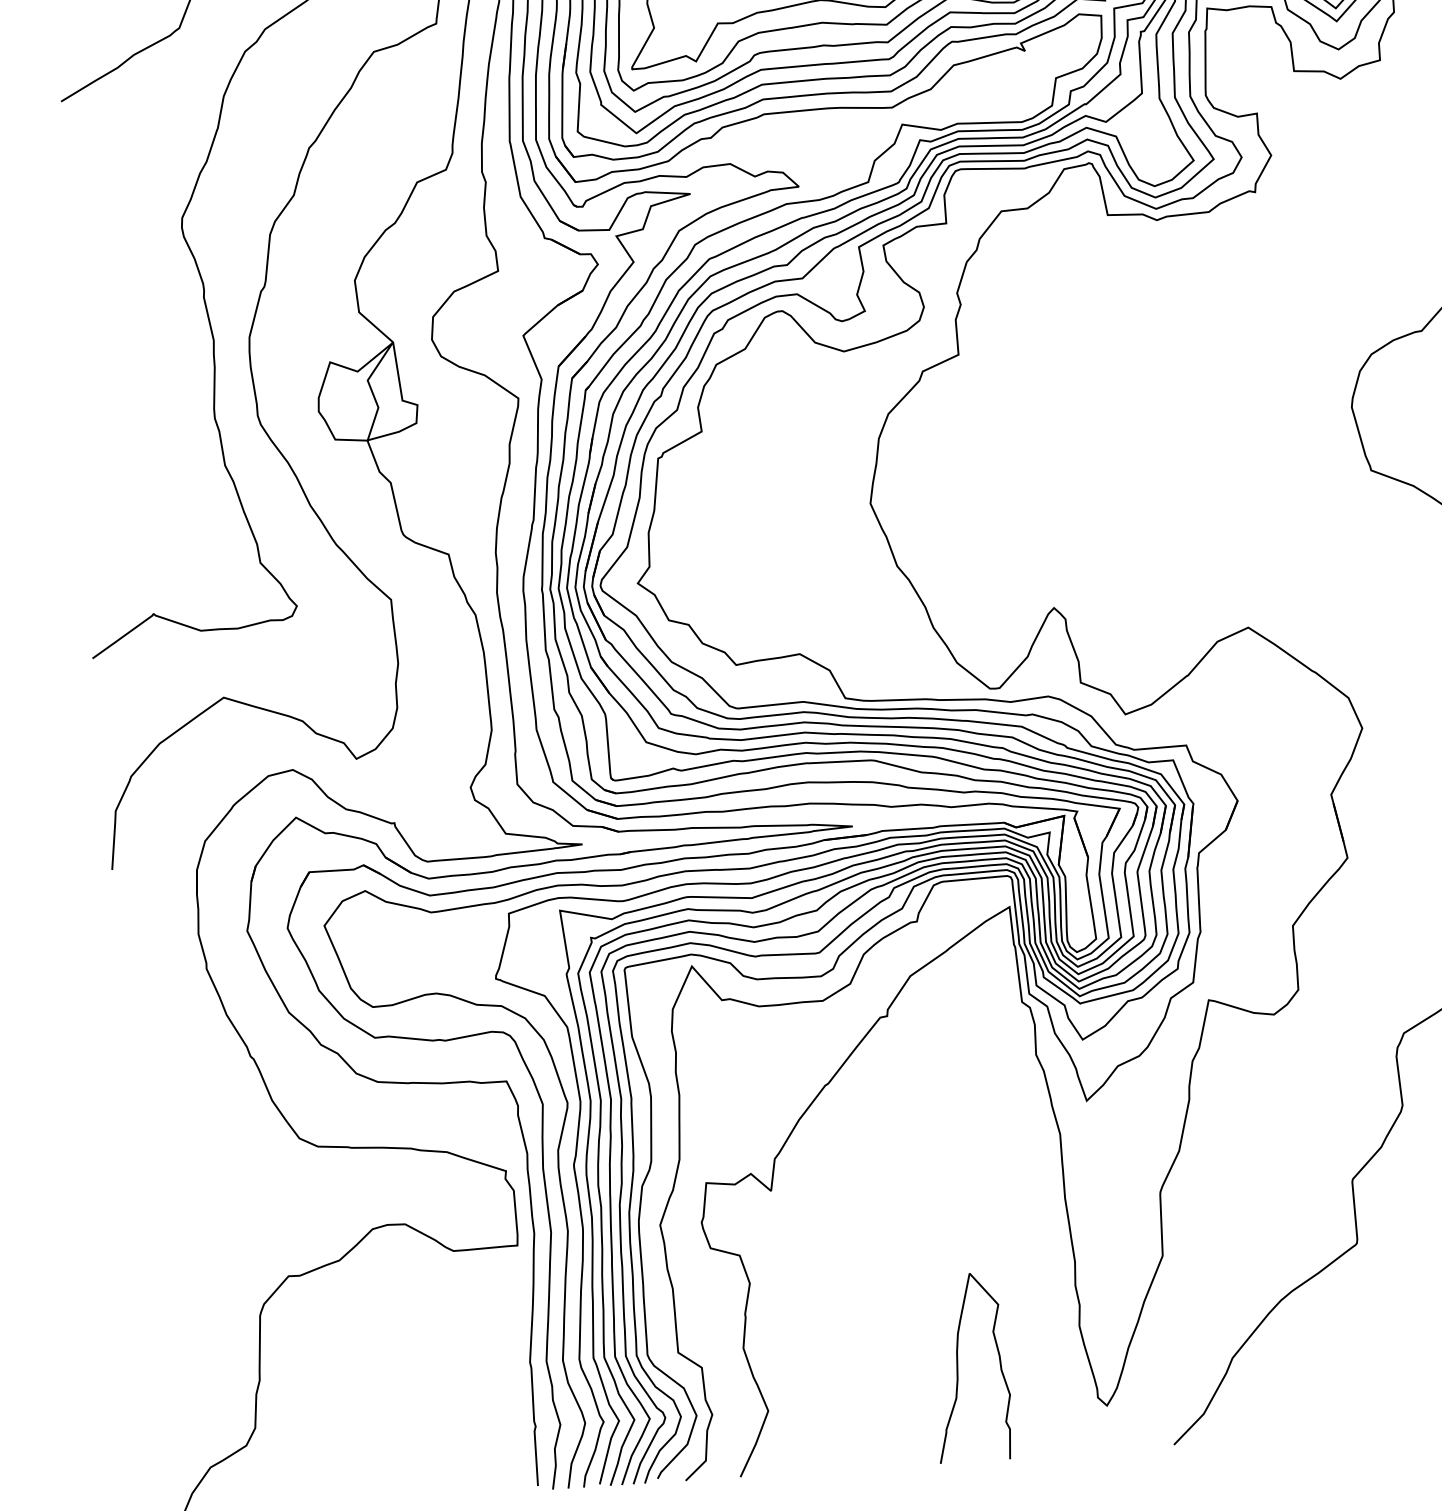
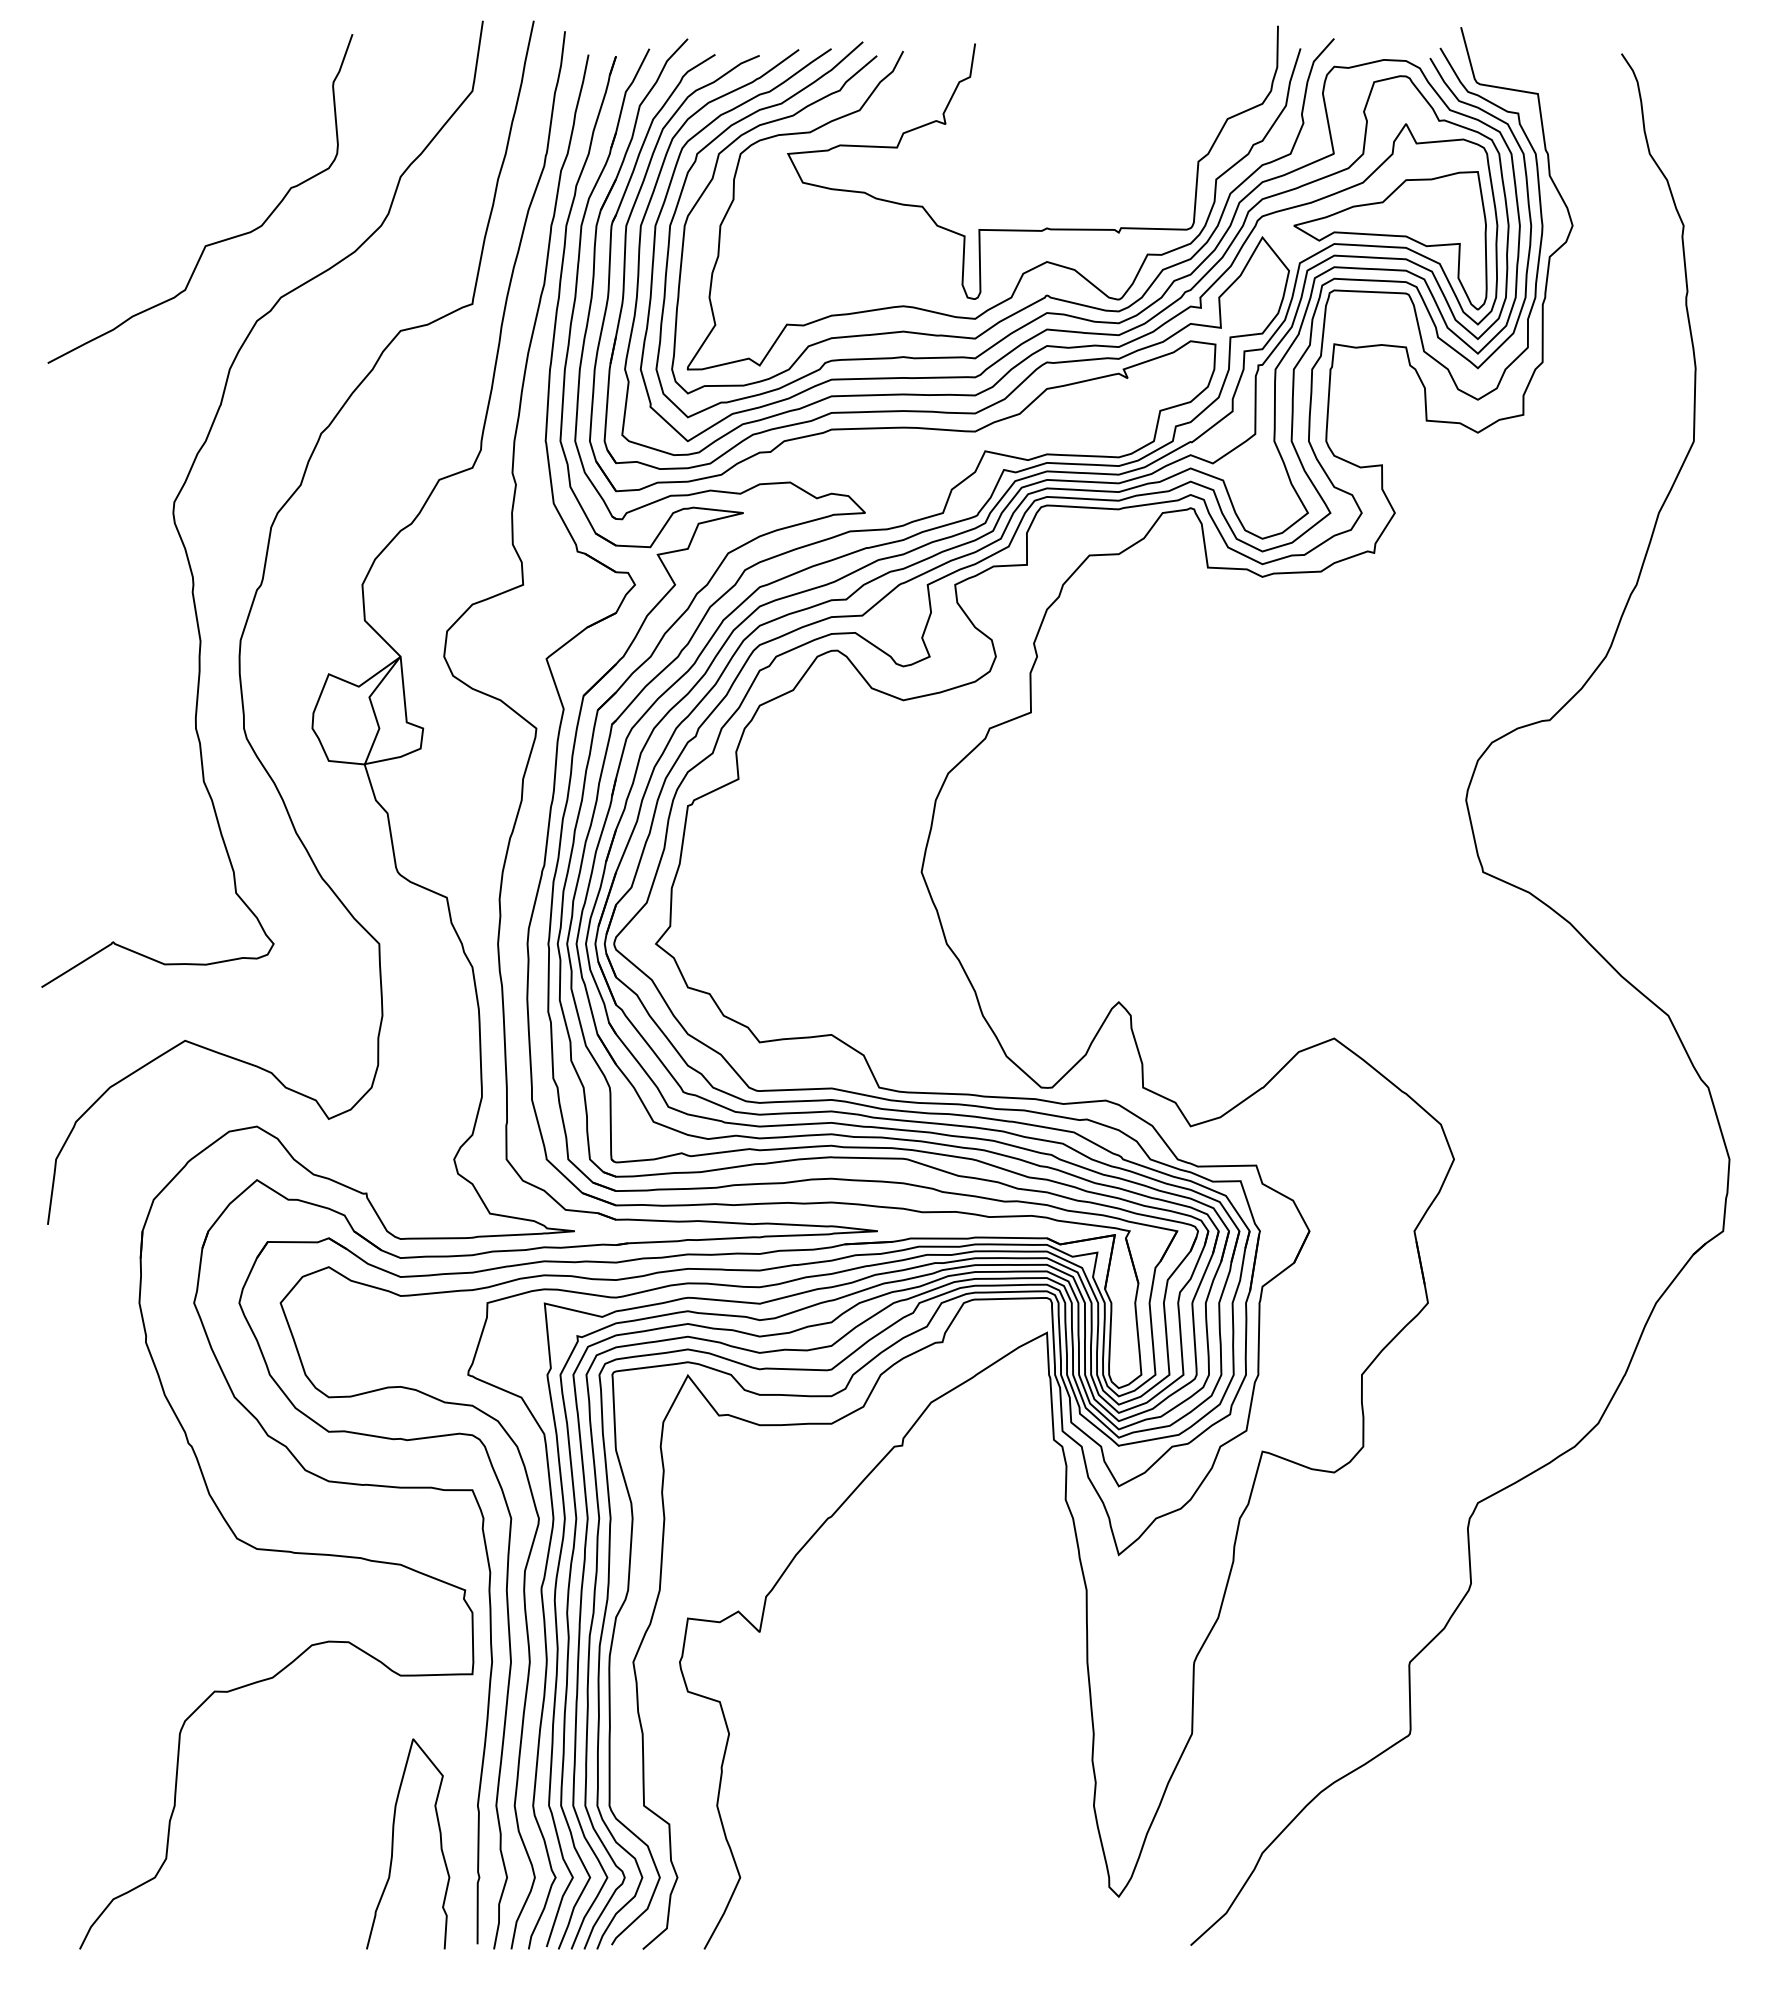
curve: (958, 1367) -> (393, 1843), moved

